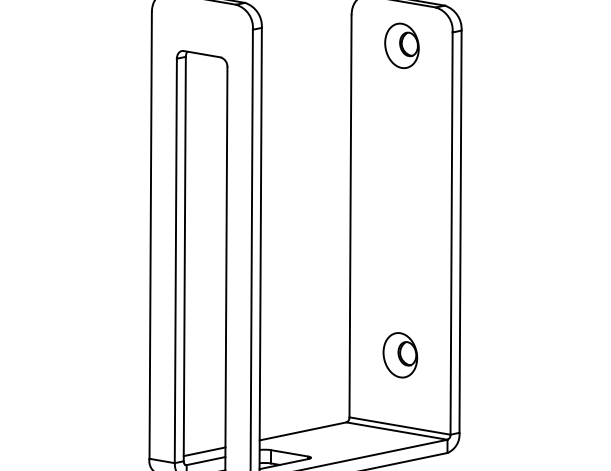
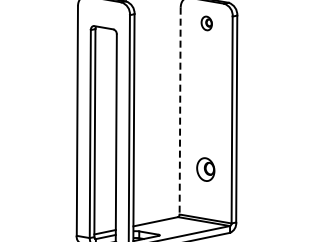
part: (401, 45) -> (206, 23), size x0.6
line: (351, 217) -> (180, 111), solid -> dashed
part: (399, 355) -> (205, 169), moved

